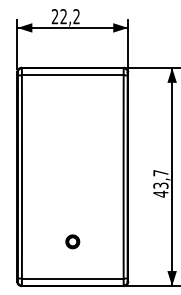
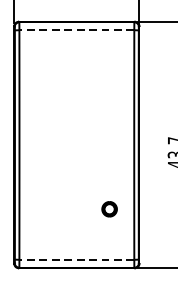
line: (72, 75) -> (76, 30), solid -> dashed
part: (72, 241) -> (109, 208), moved
line: (72, 278) -> (76, 259), solid -> dashed

